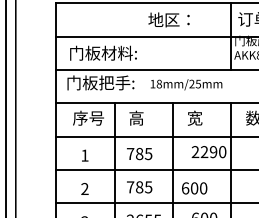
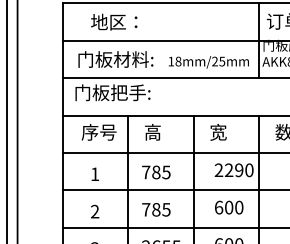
text: (168, 19) -> (113, 21), moved
text: (186, 84) -> (208, 62), moved
text: (194, 188) -> (229, 207), moved

